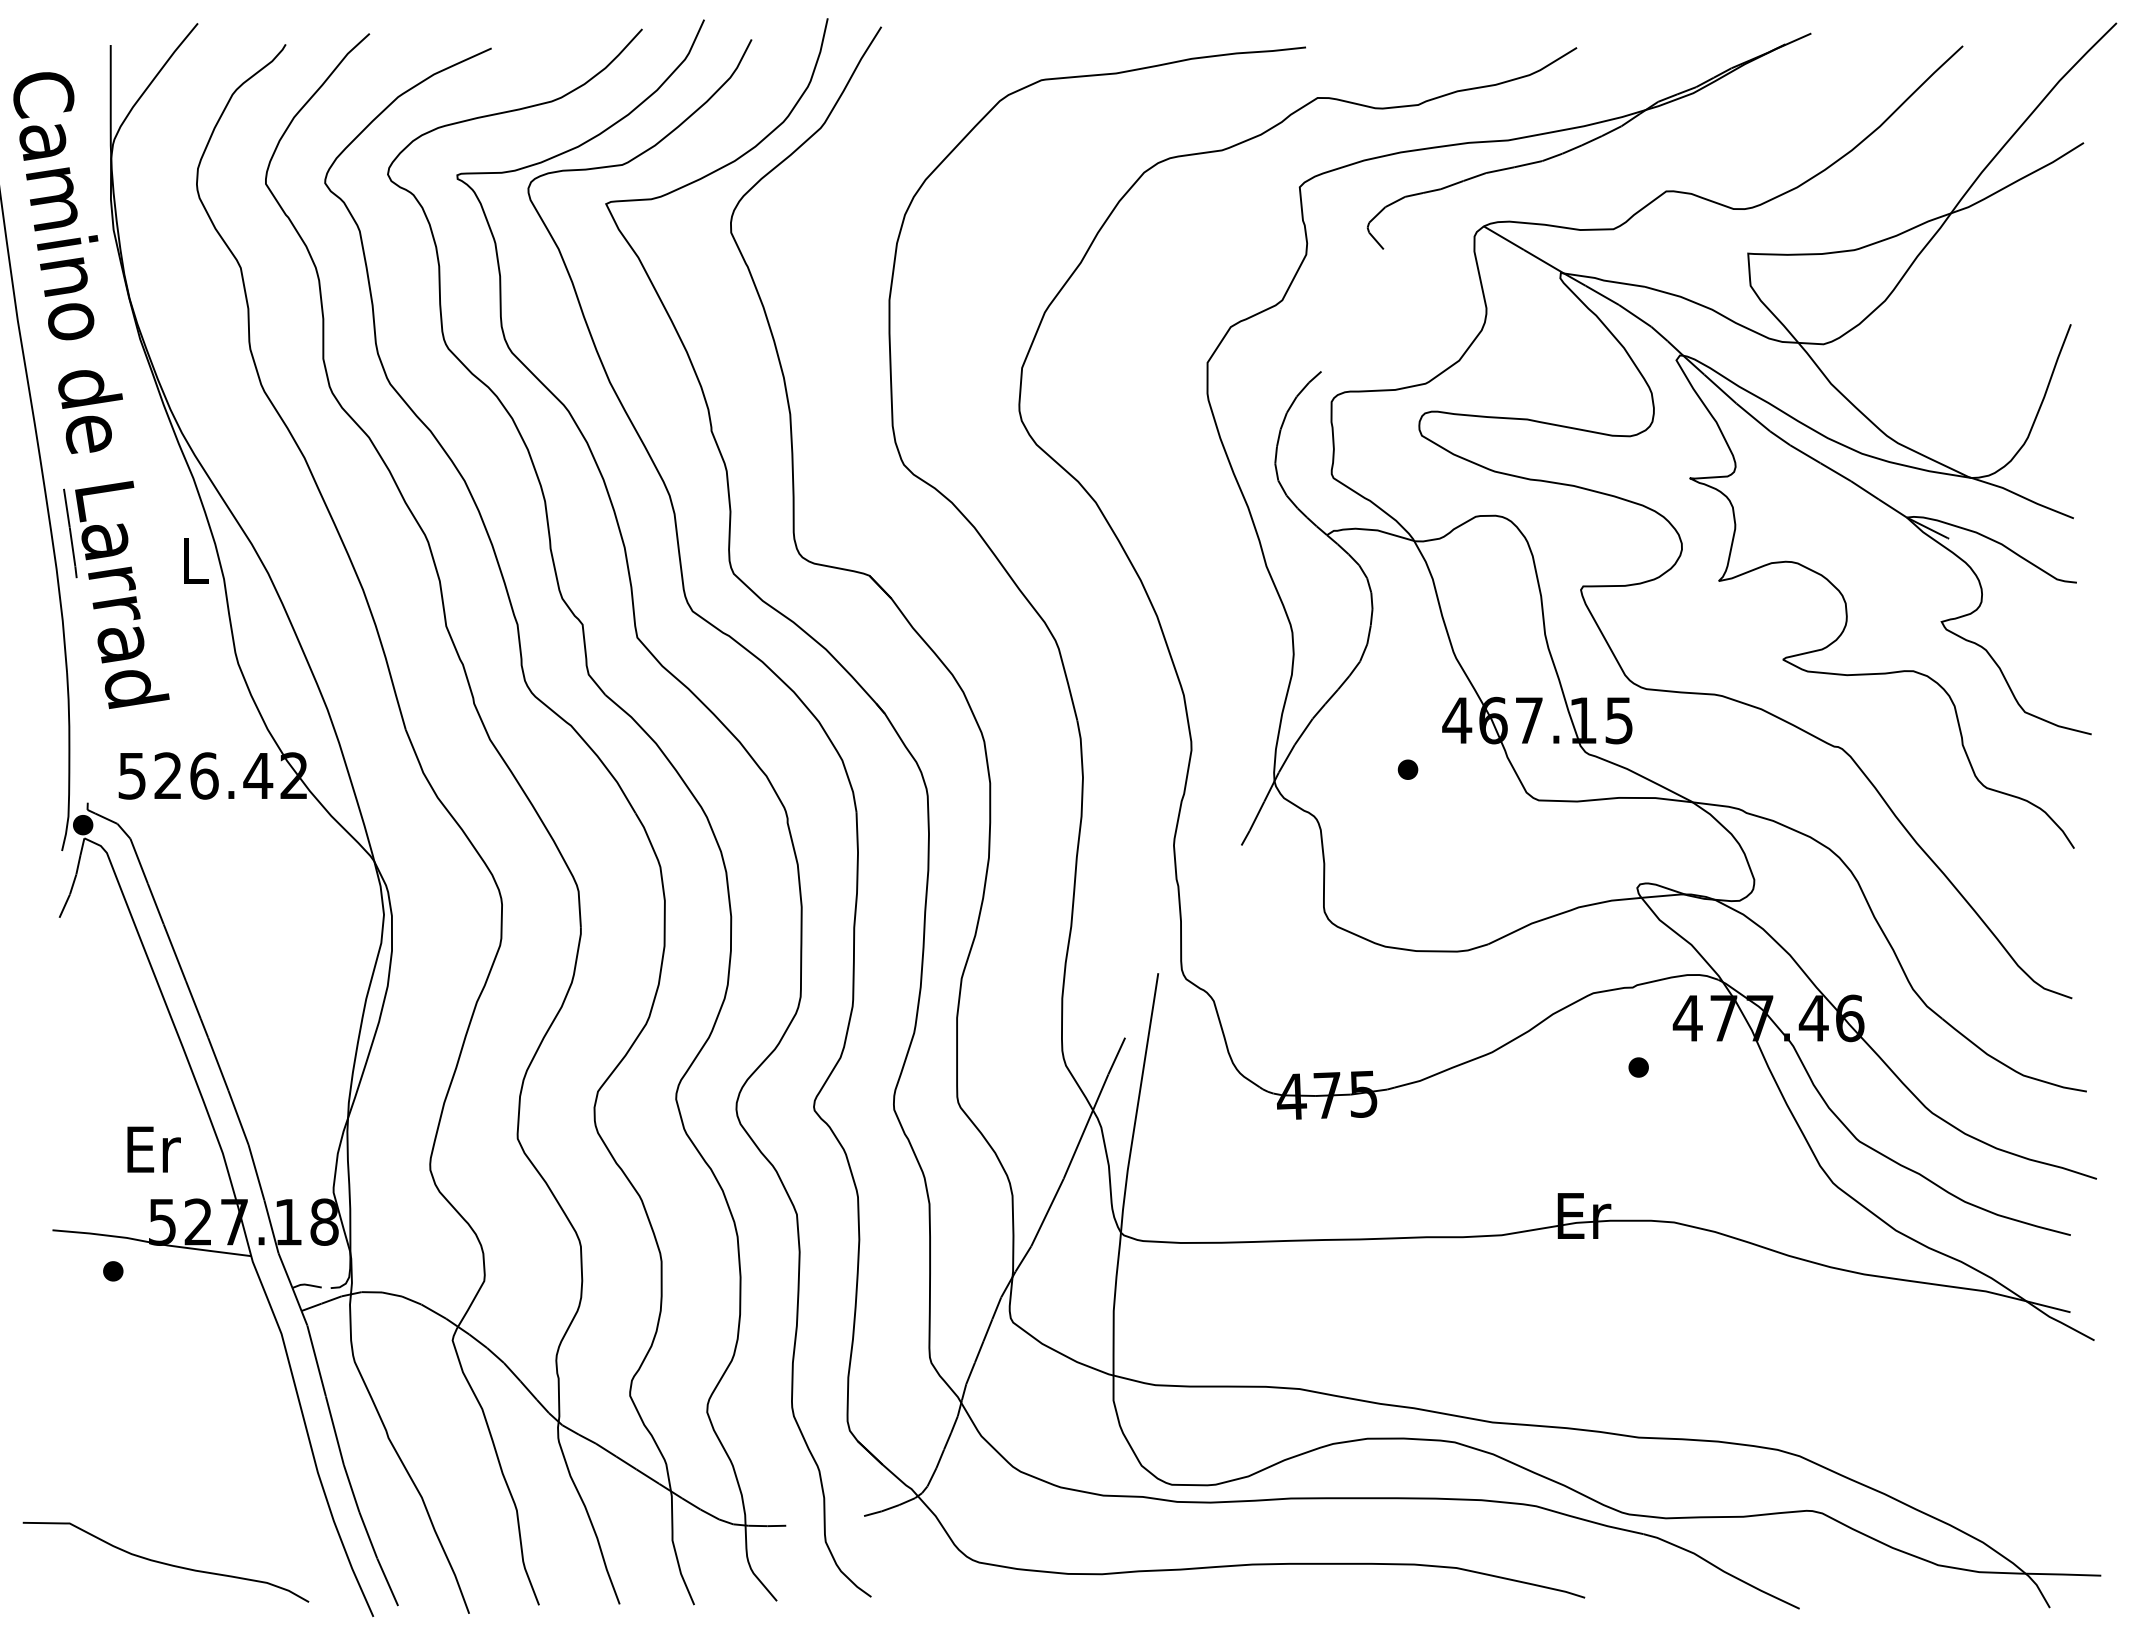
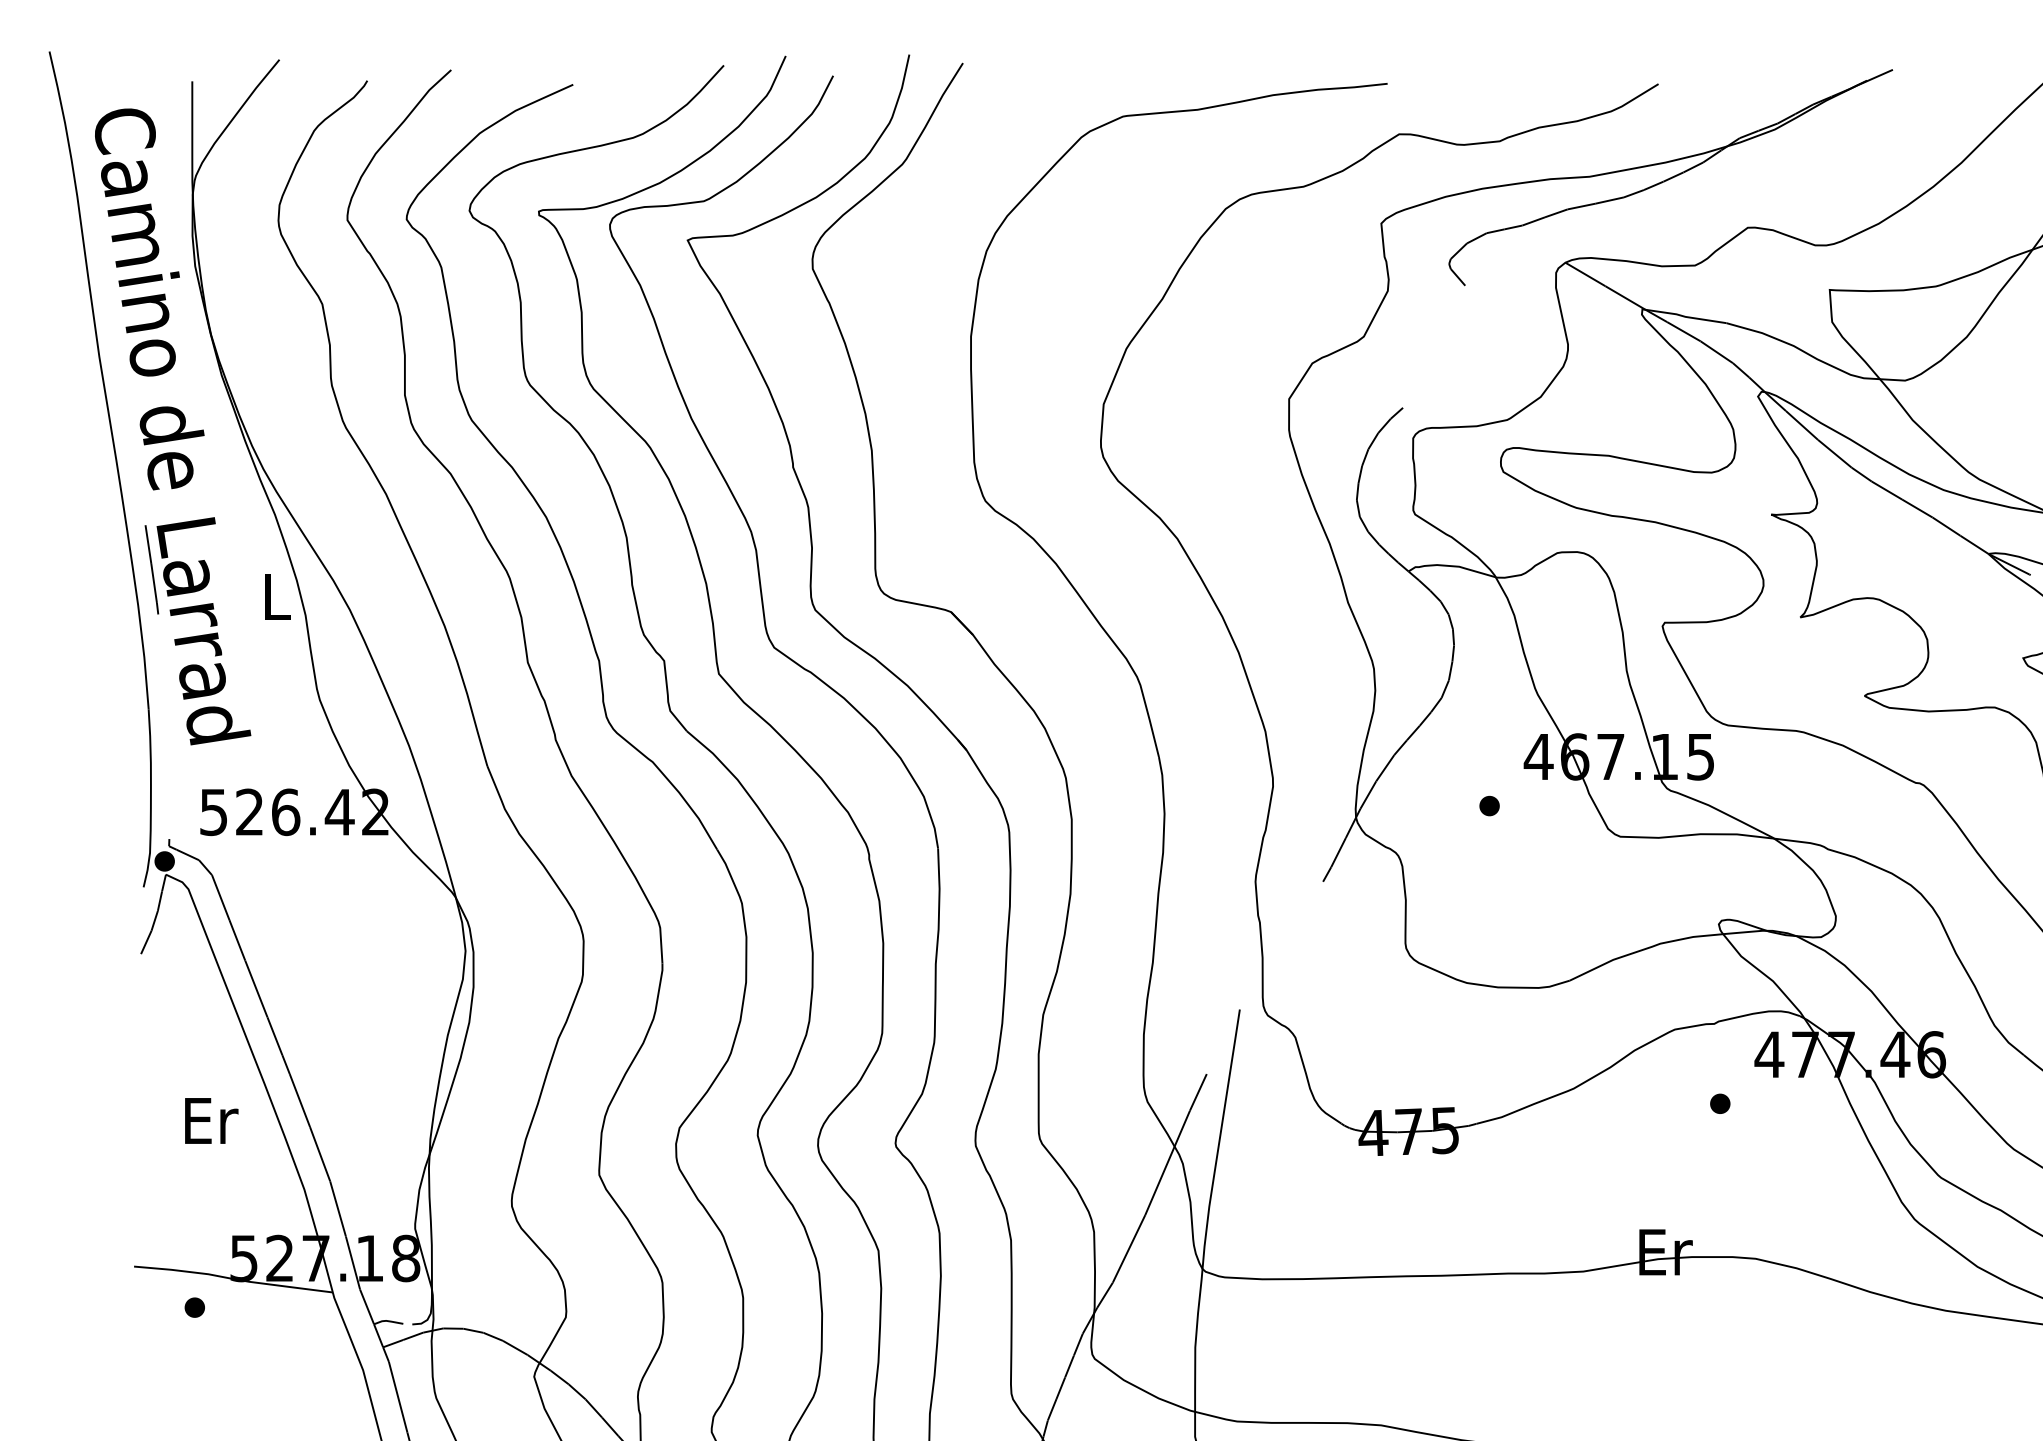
text: (153, 1149) -> (211, 1120), moved

